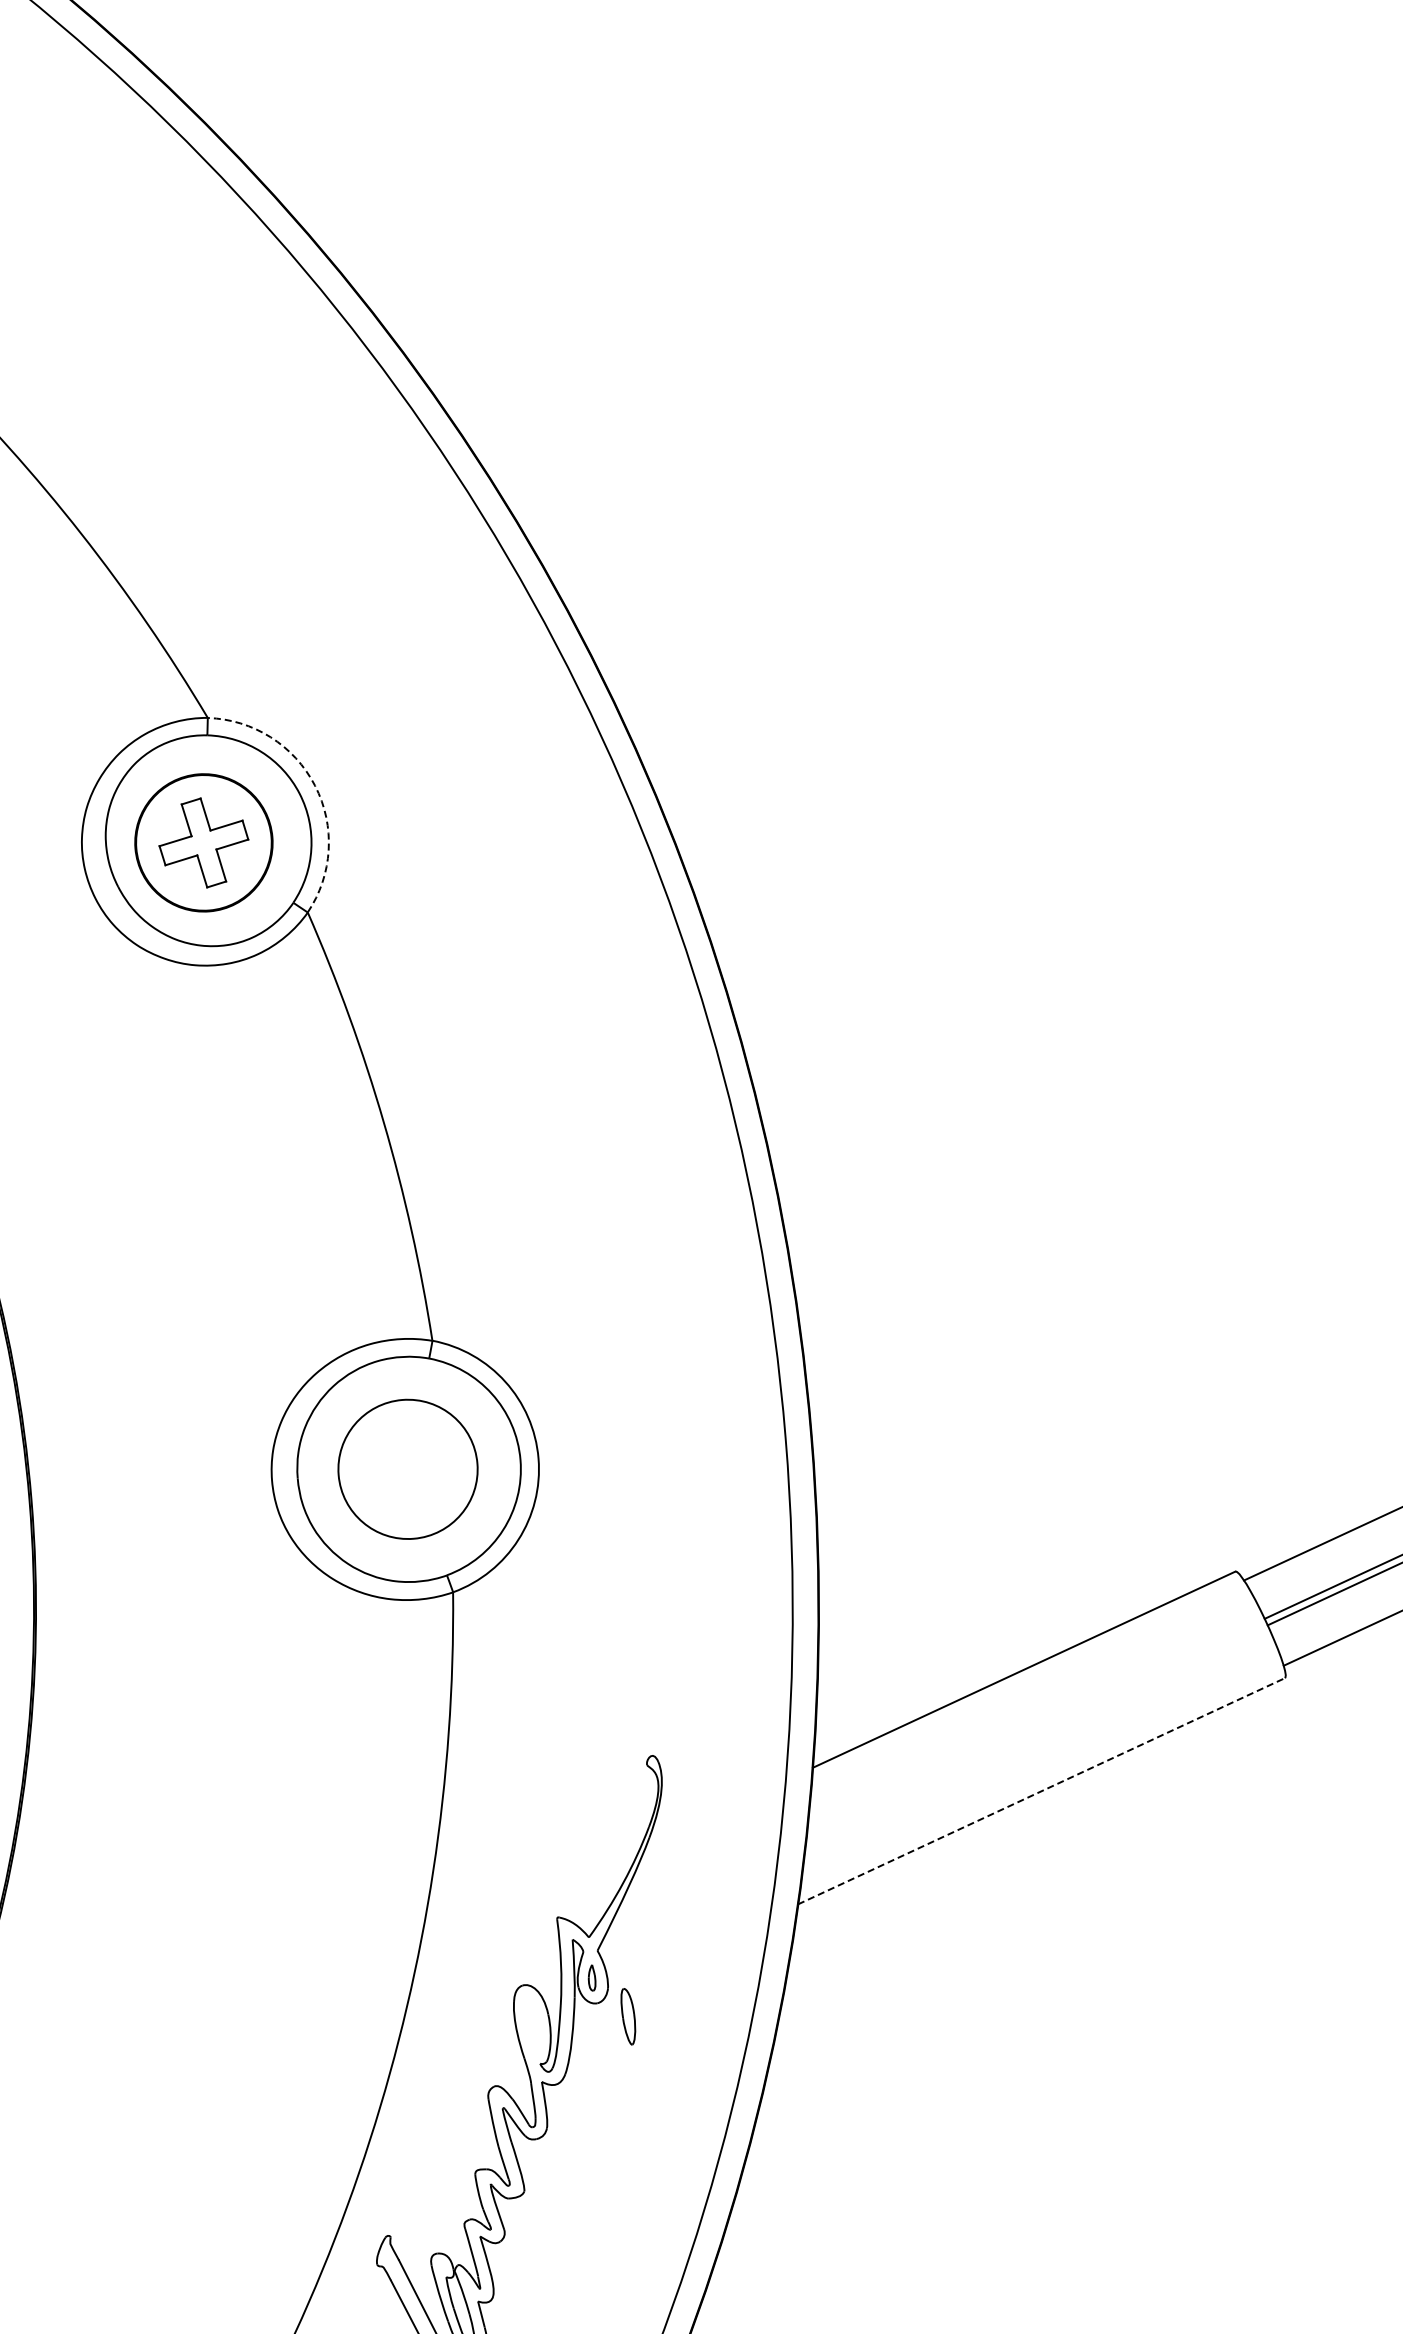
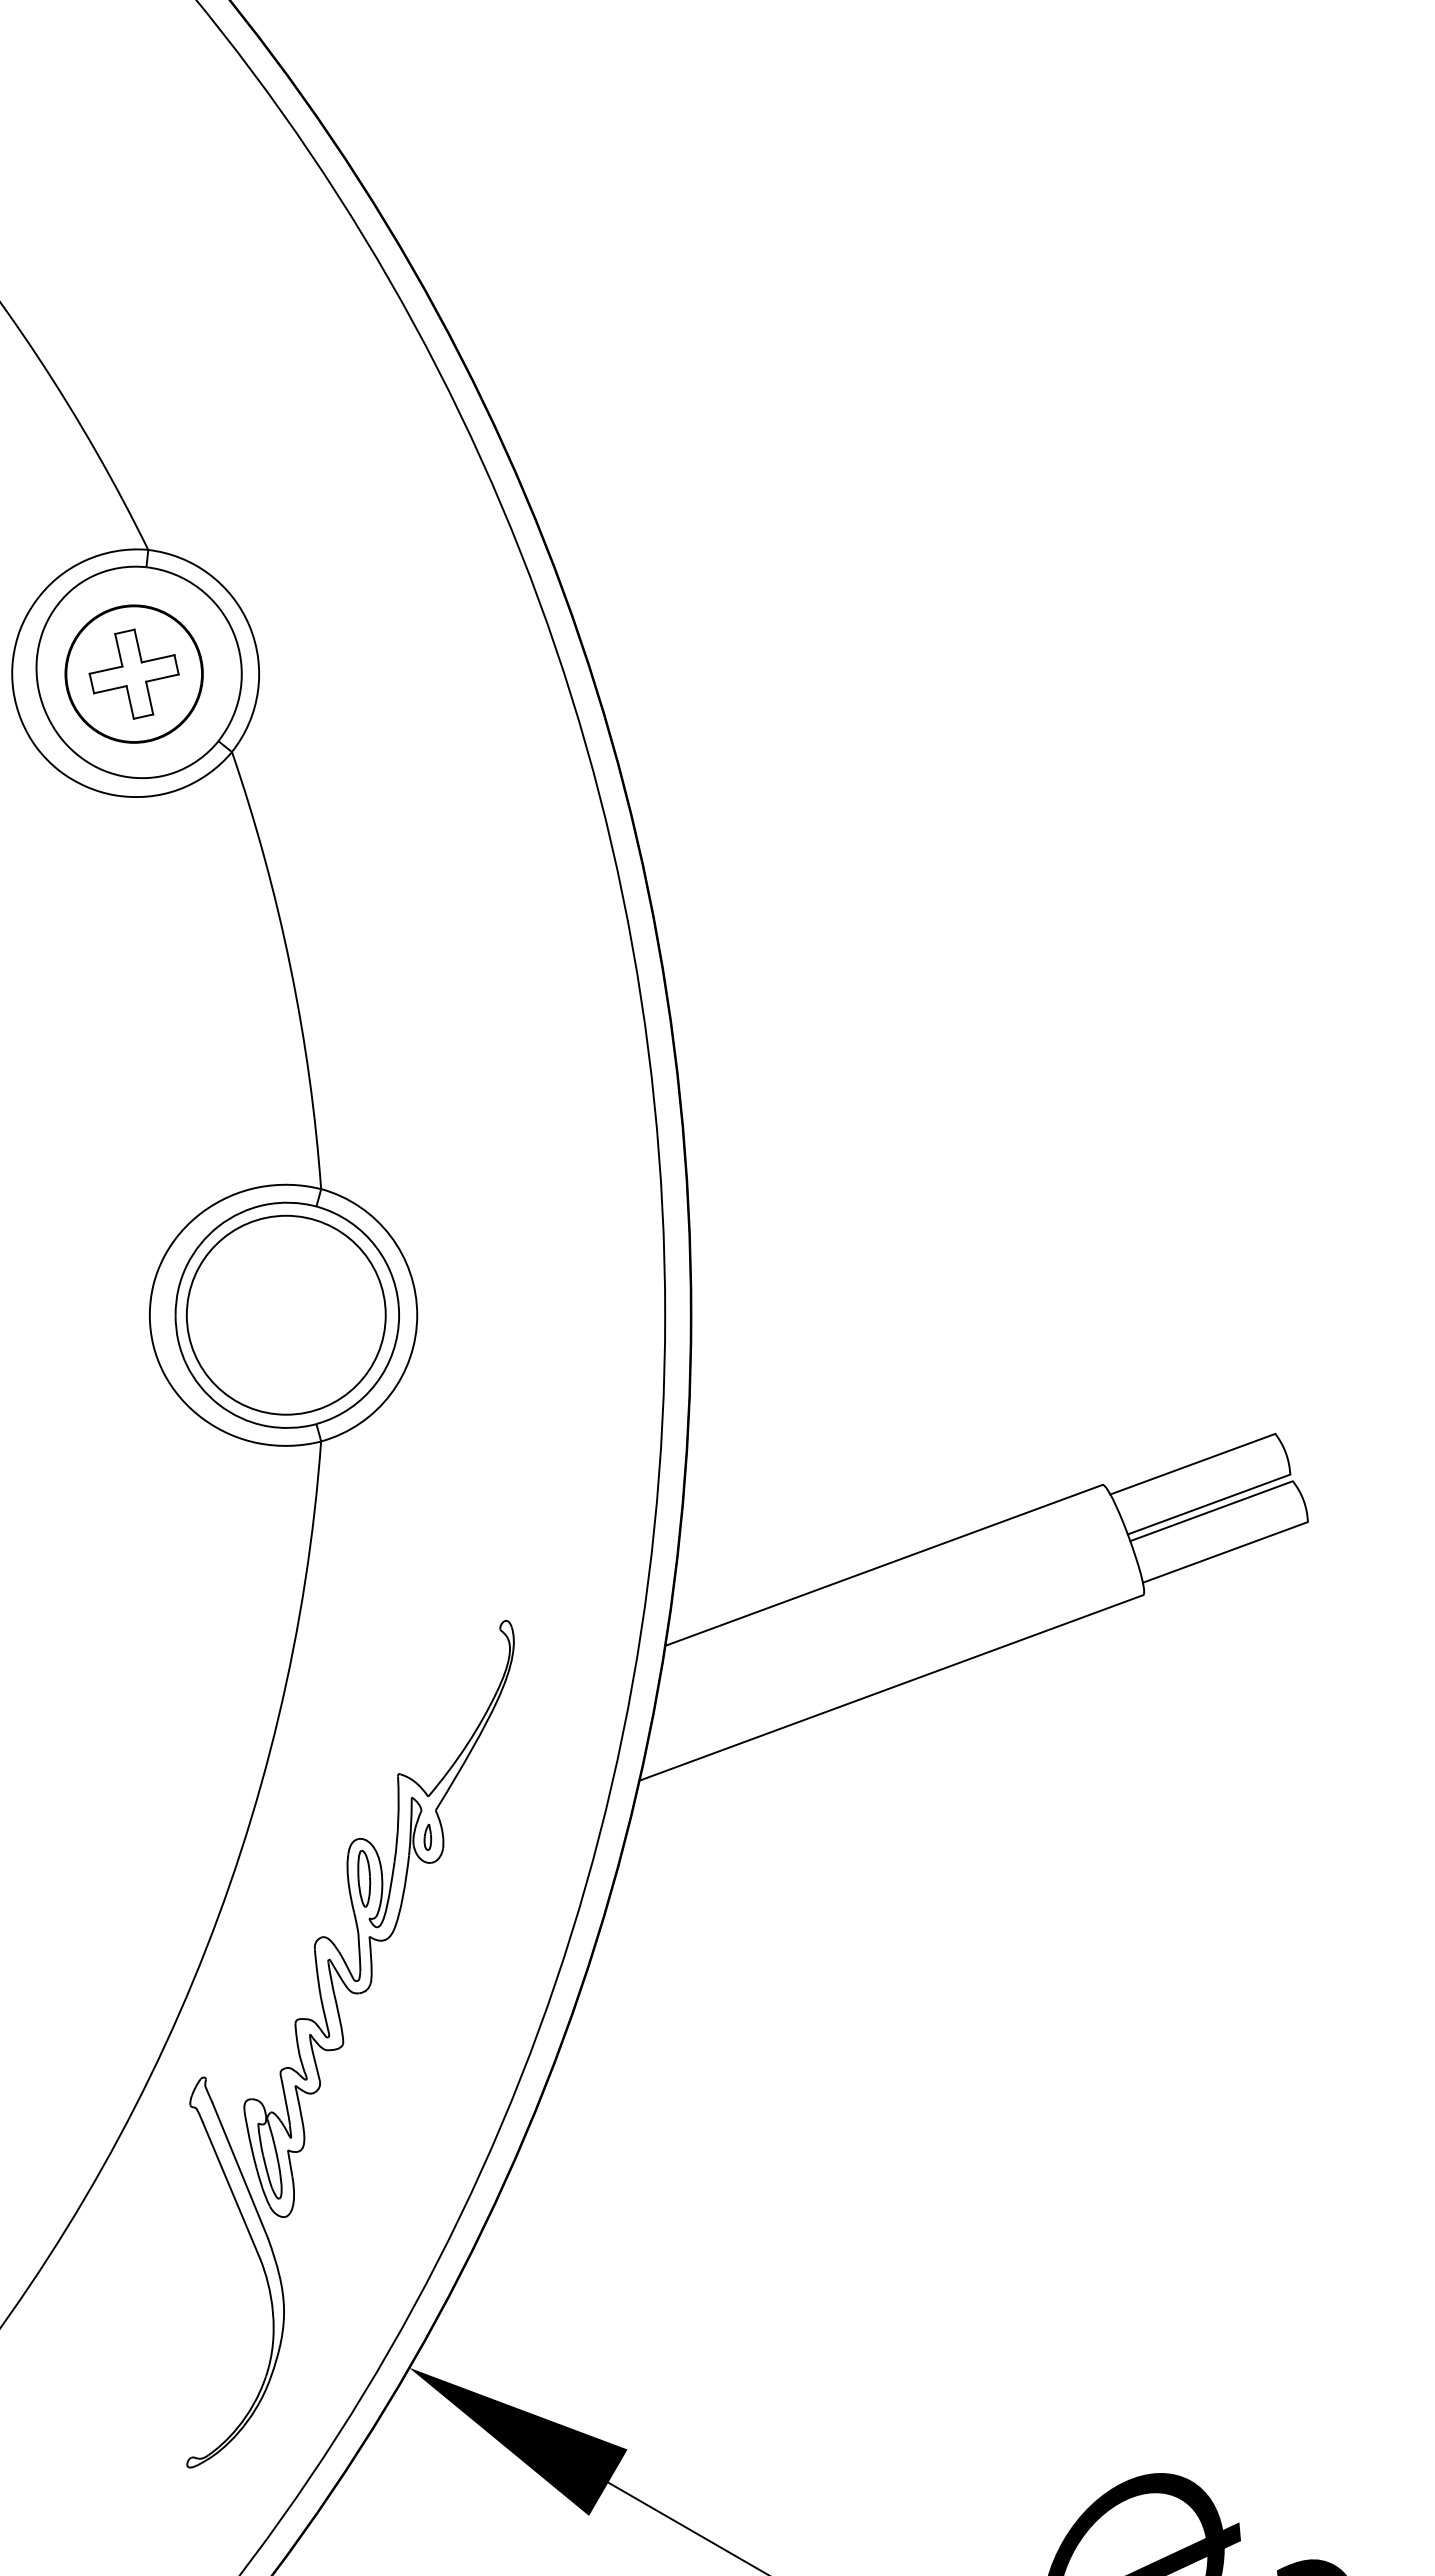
arc: (314, 785) -> (249, 626), dashed -> solid
circle: (407, 1468) -> (285, 1314), size x1.43
line: (1041, 1790) -> (891, 1687), dashed -> solid
part: (628, 2016) -> (364, 1878), moved

